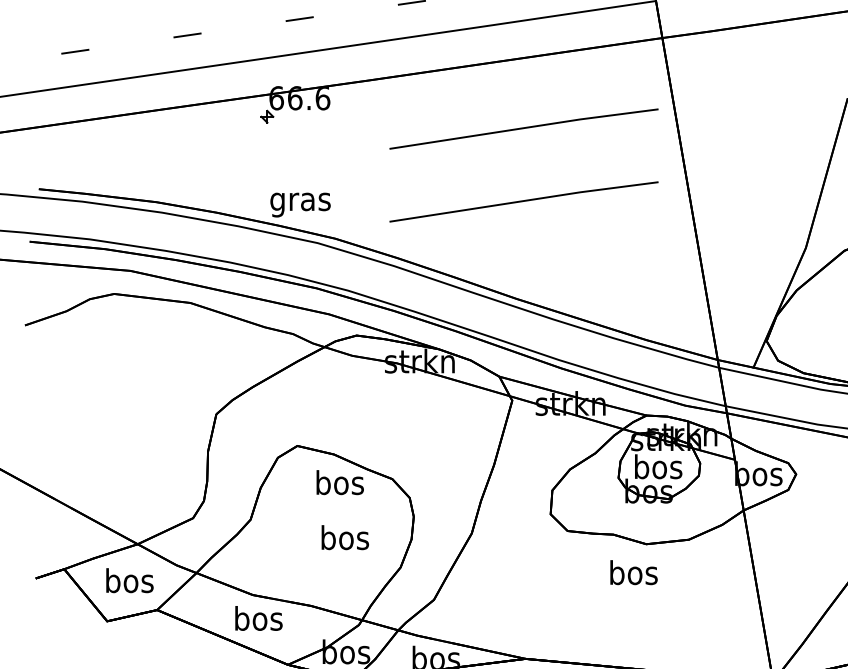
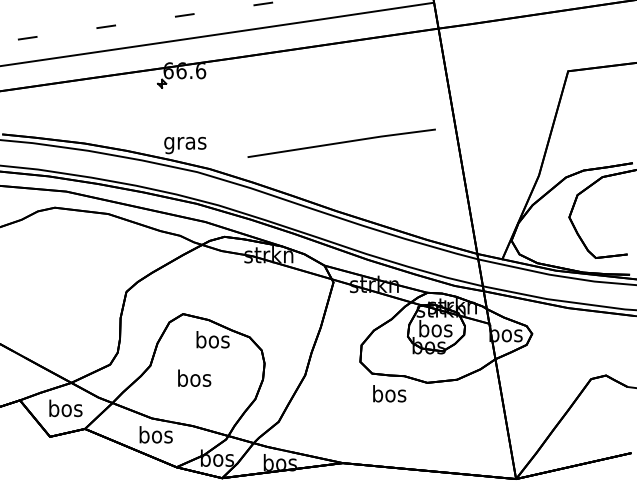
line: (523, 127) -> (341, 91), removed
text: (345, 536) -> (194, 377), moved
text: (633, 572) -> (389, 393), moved

